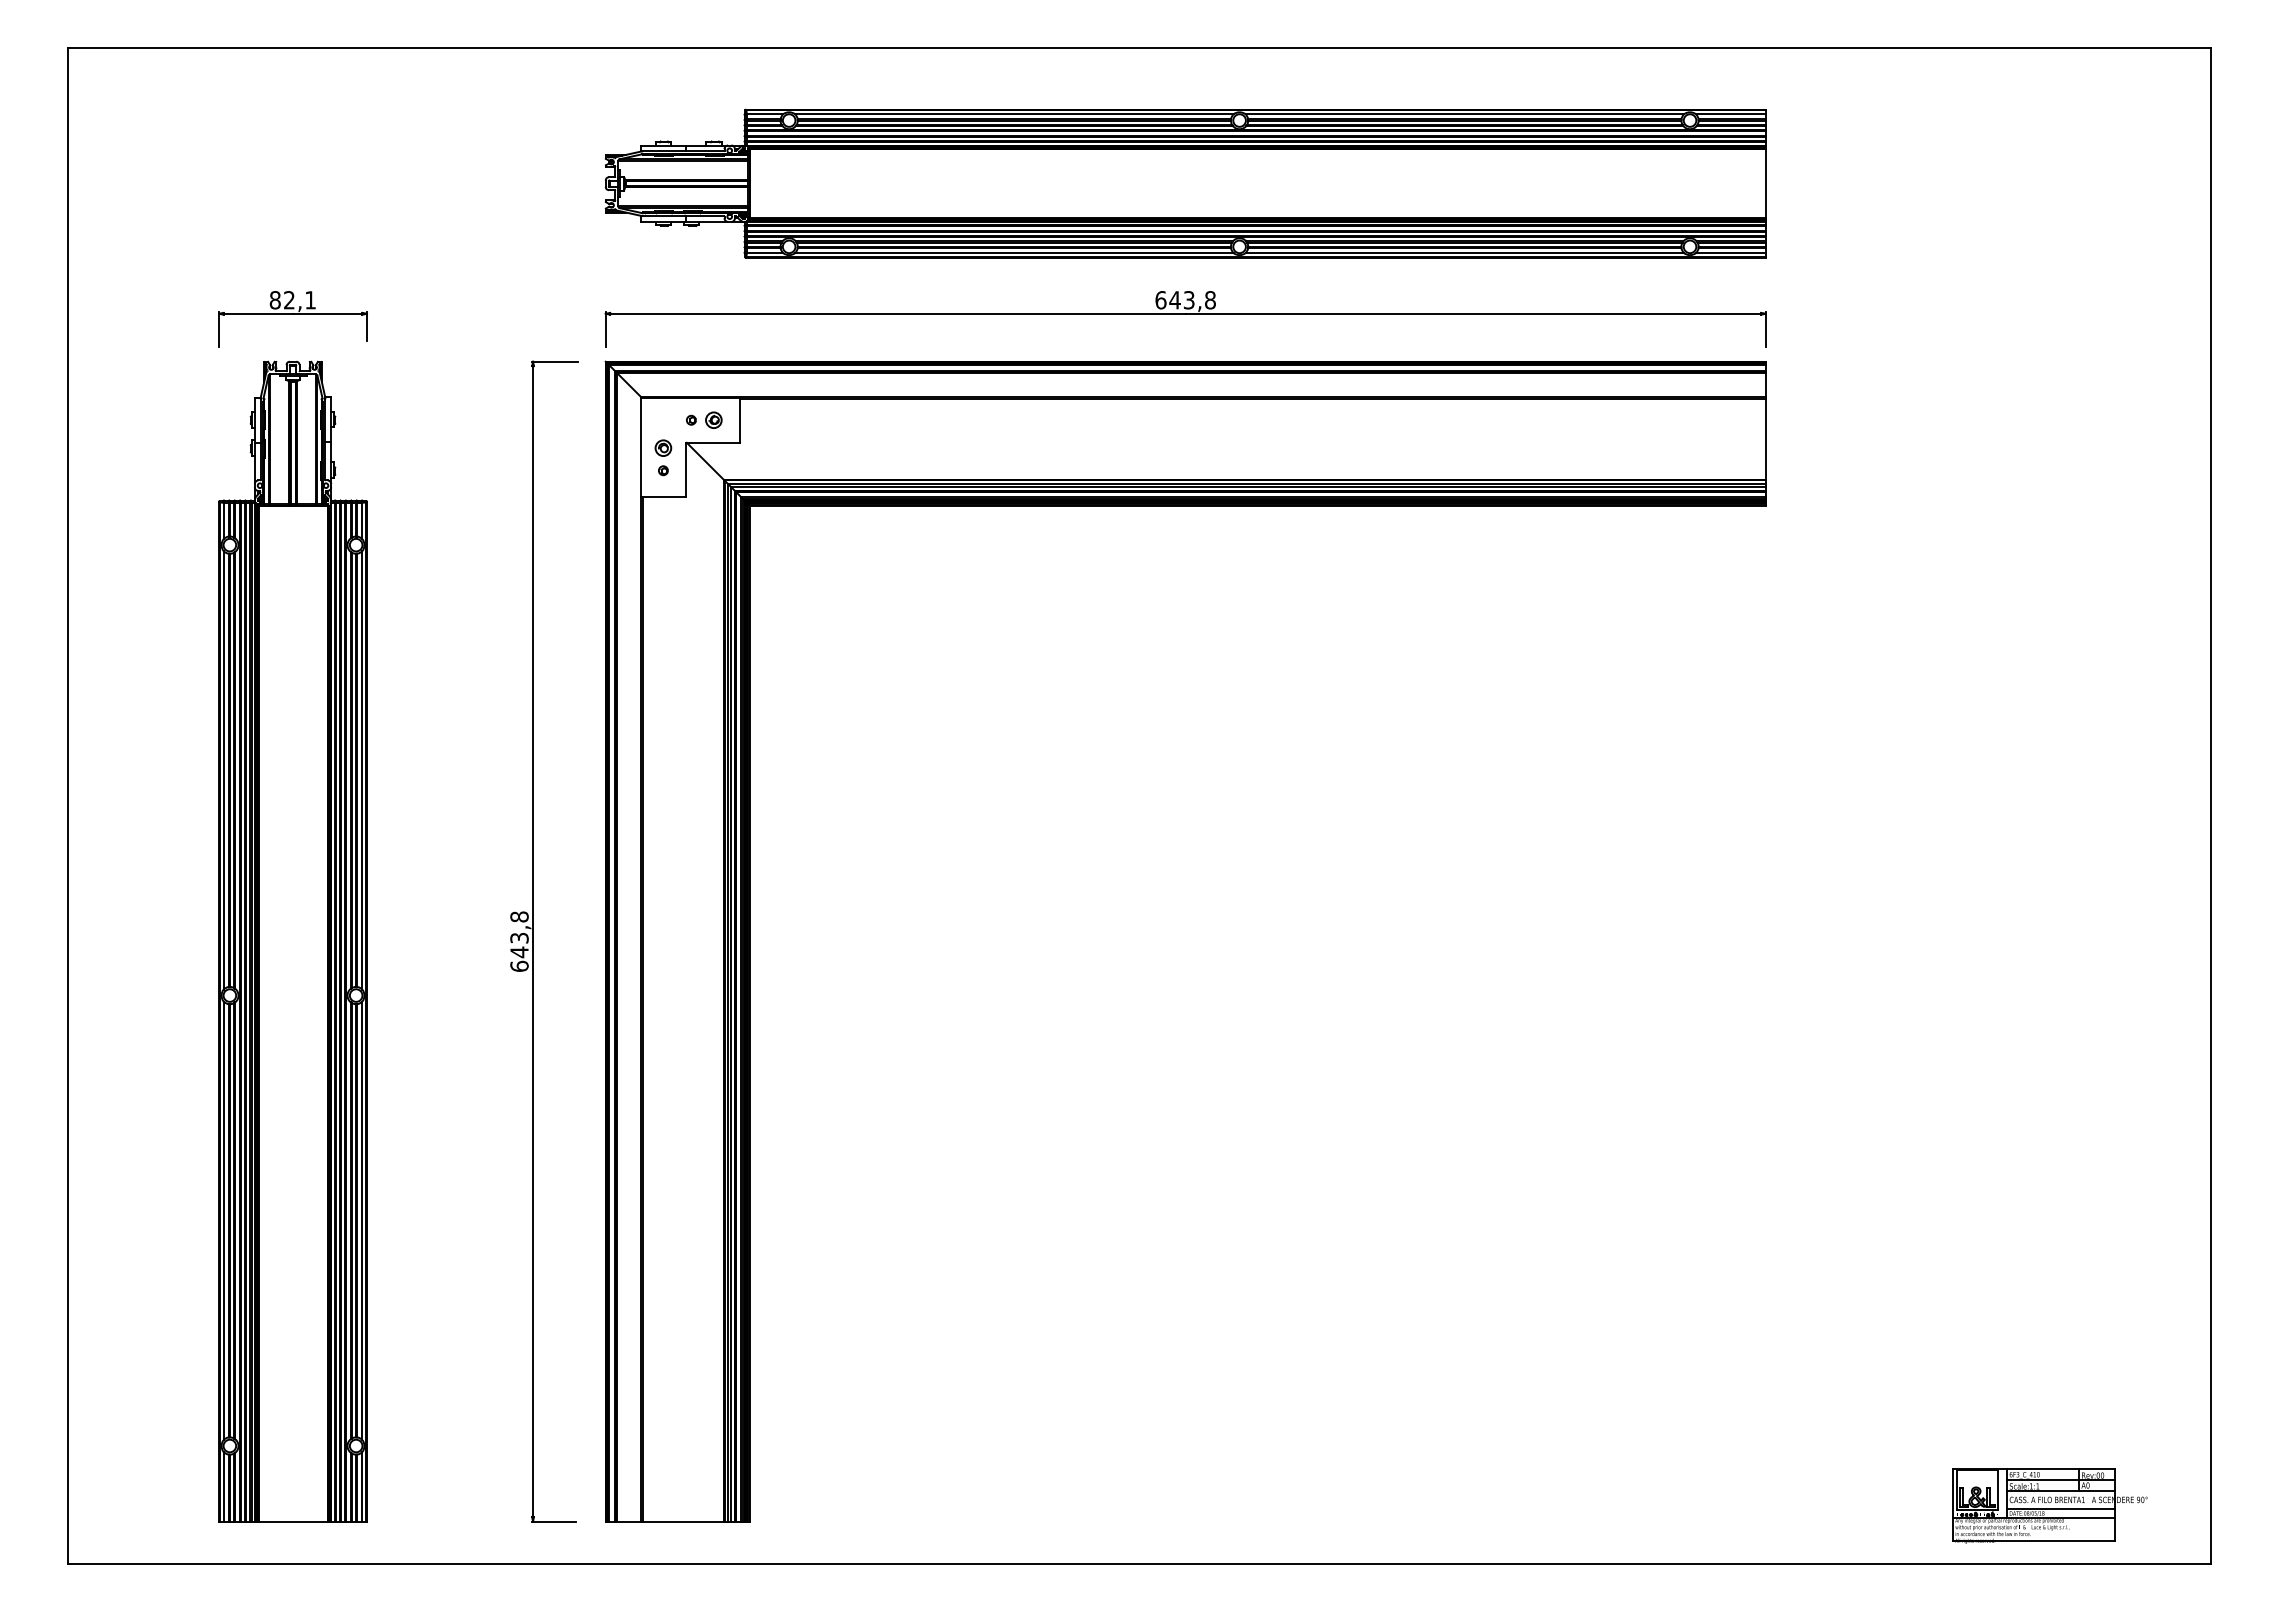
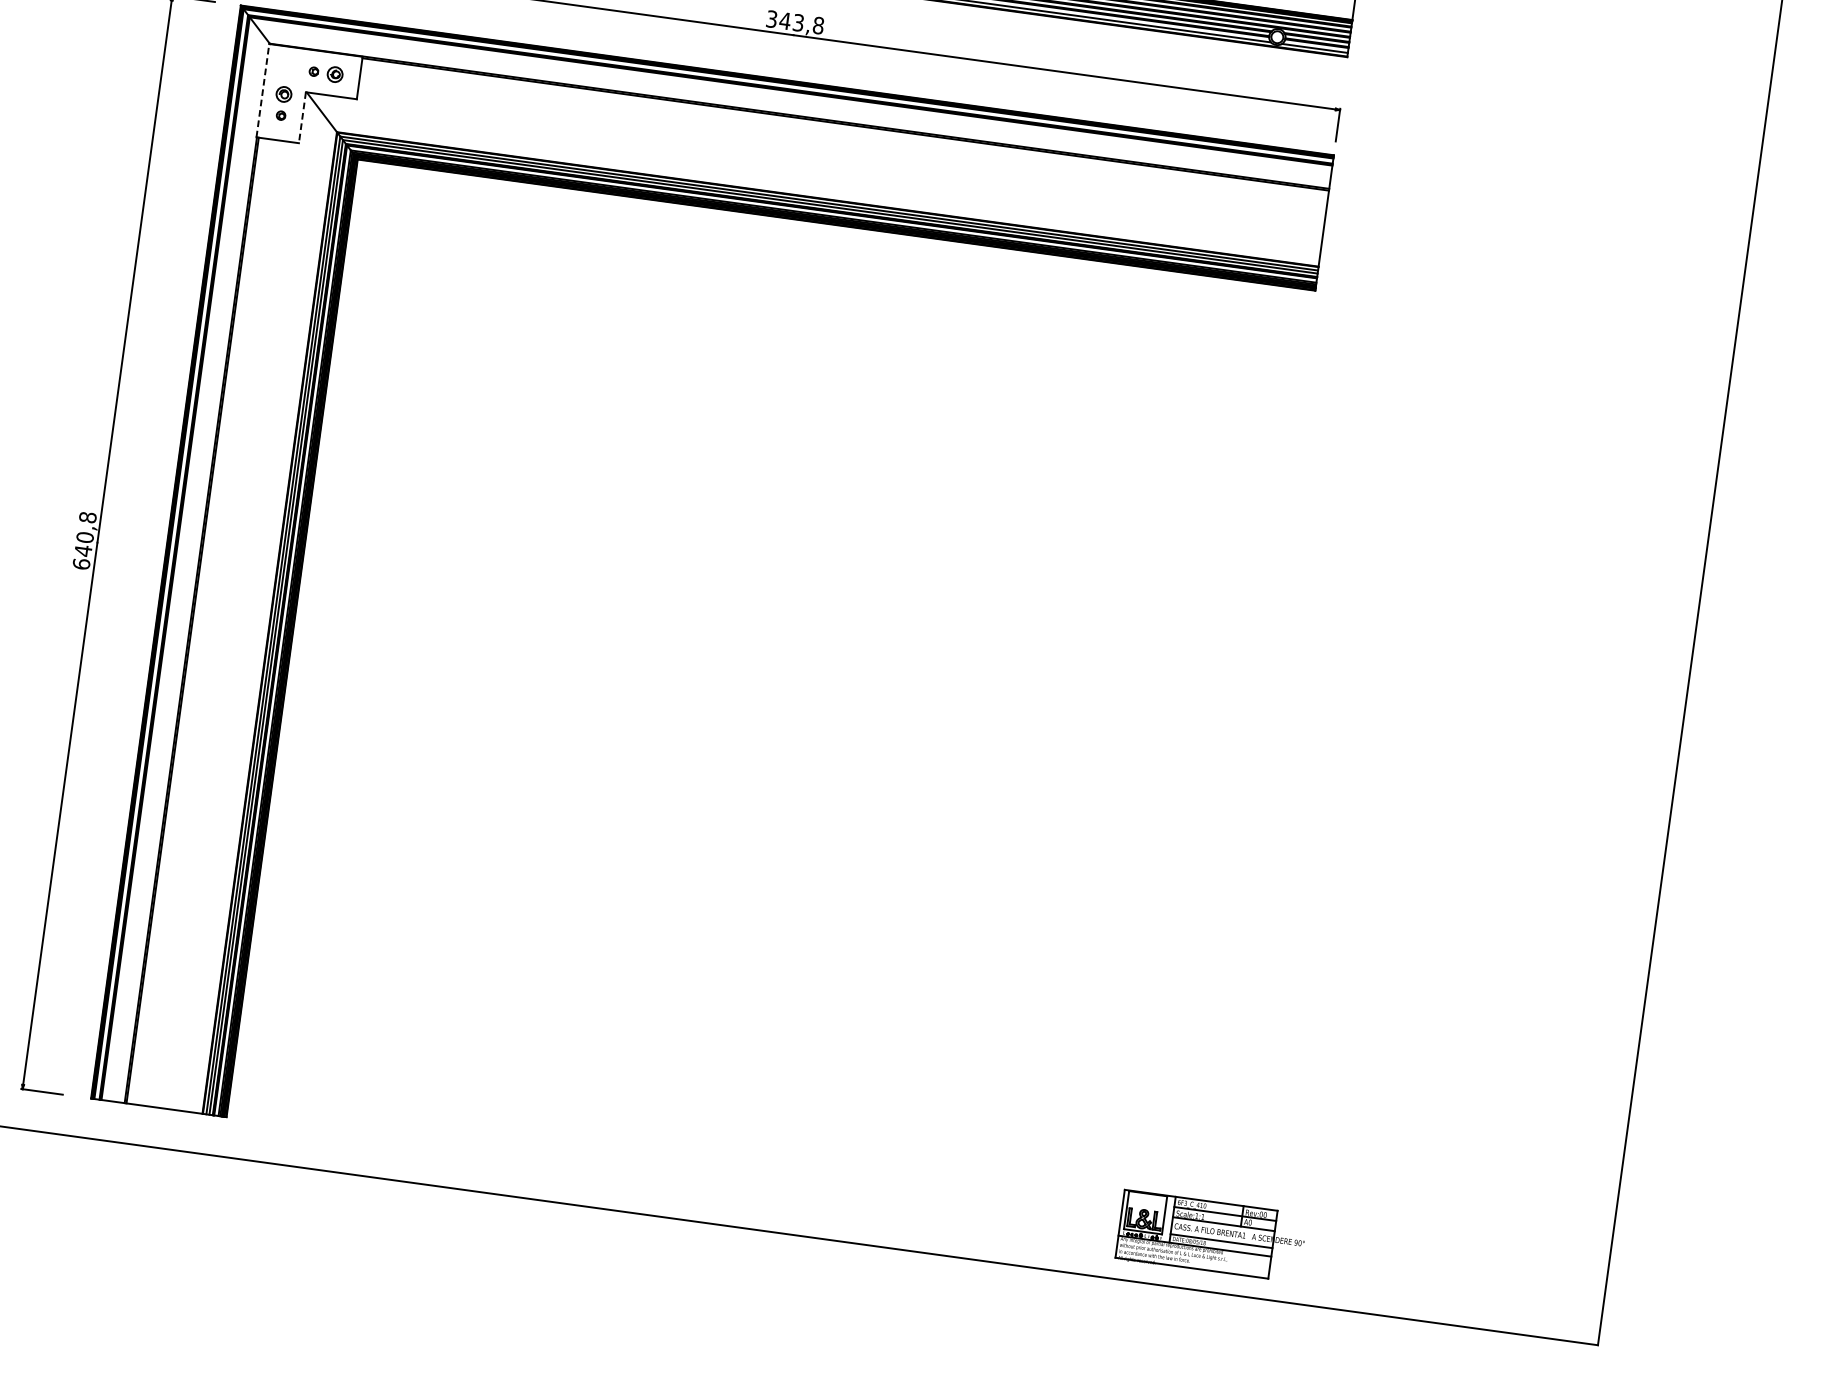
text: (1160, 300) -> (771, 19), 643,8 -> 343,8
line: (640, 447) -> (262, 90), solid -> dashed
line: (685, 470) -> (301, 118), solid -> dashed
text: (519, 937) -> (85, 536), 643,8 -> 640,8
part: (2049, 1505) -> (1211, 1236), moved

